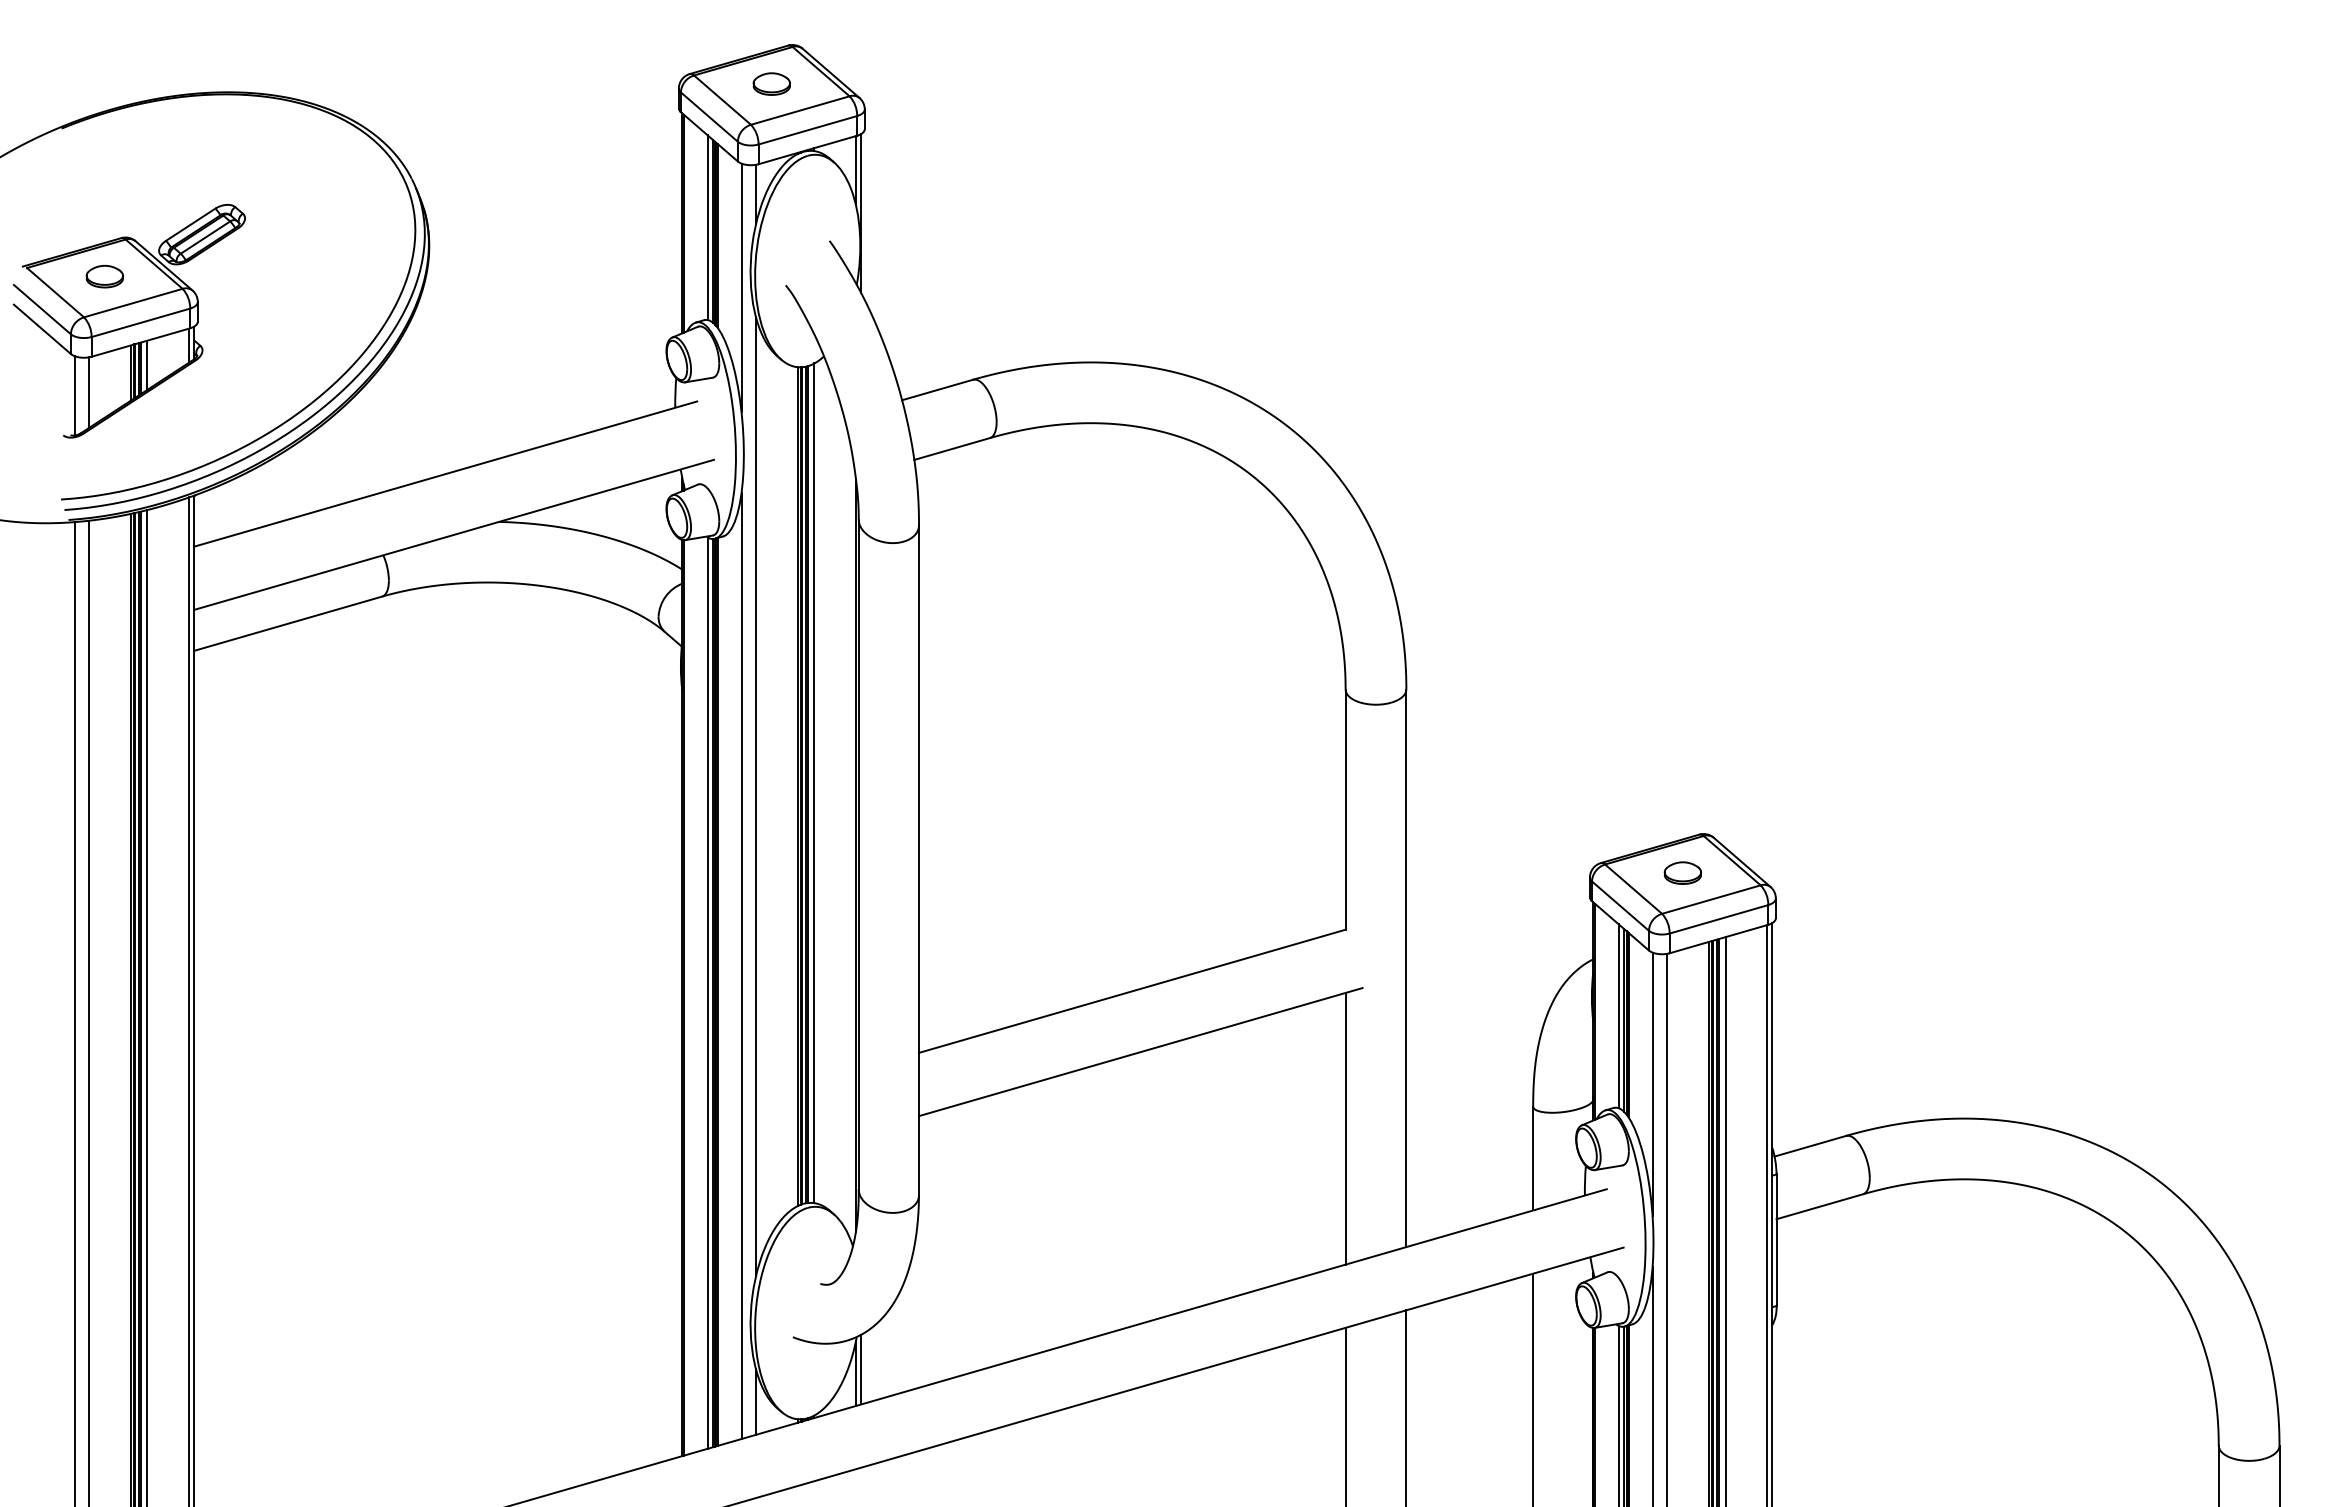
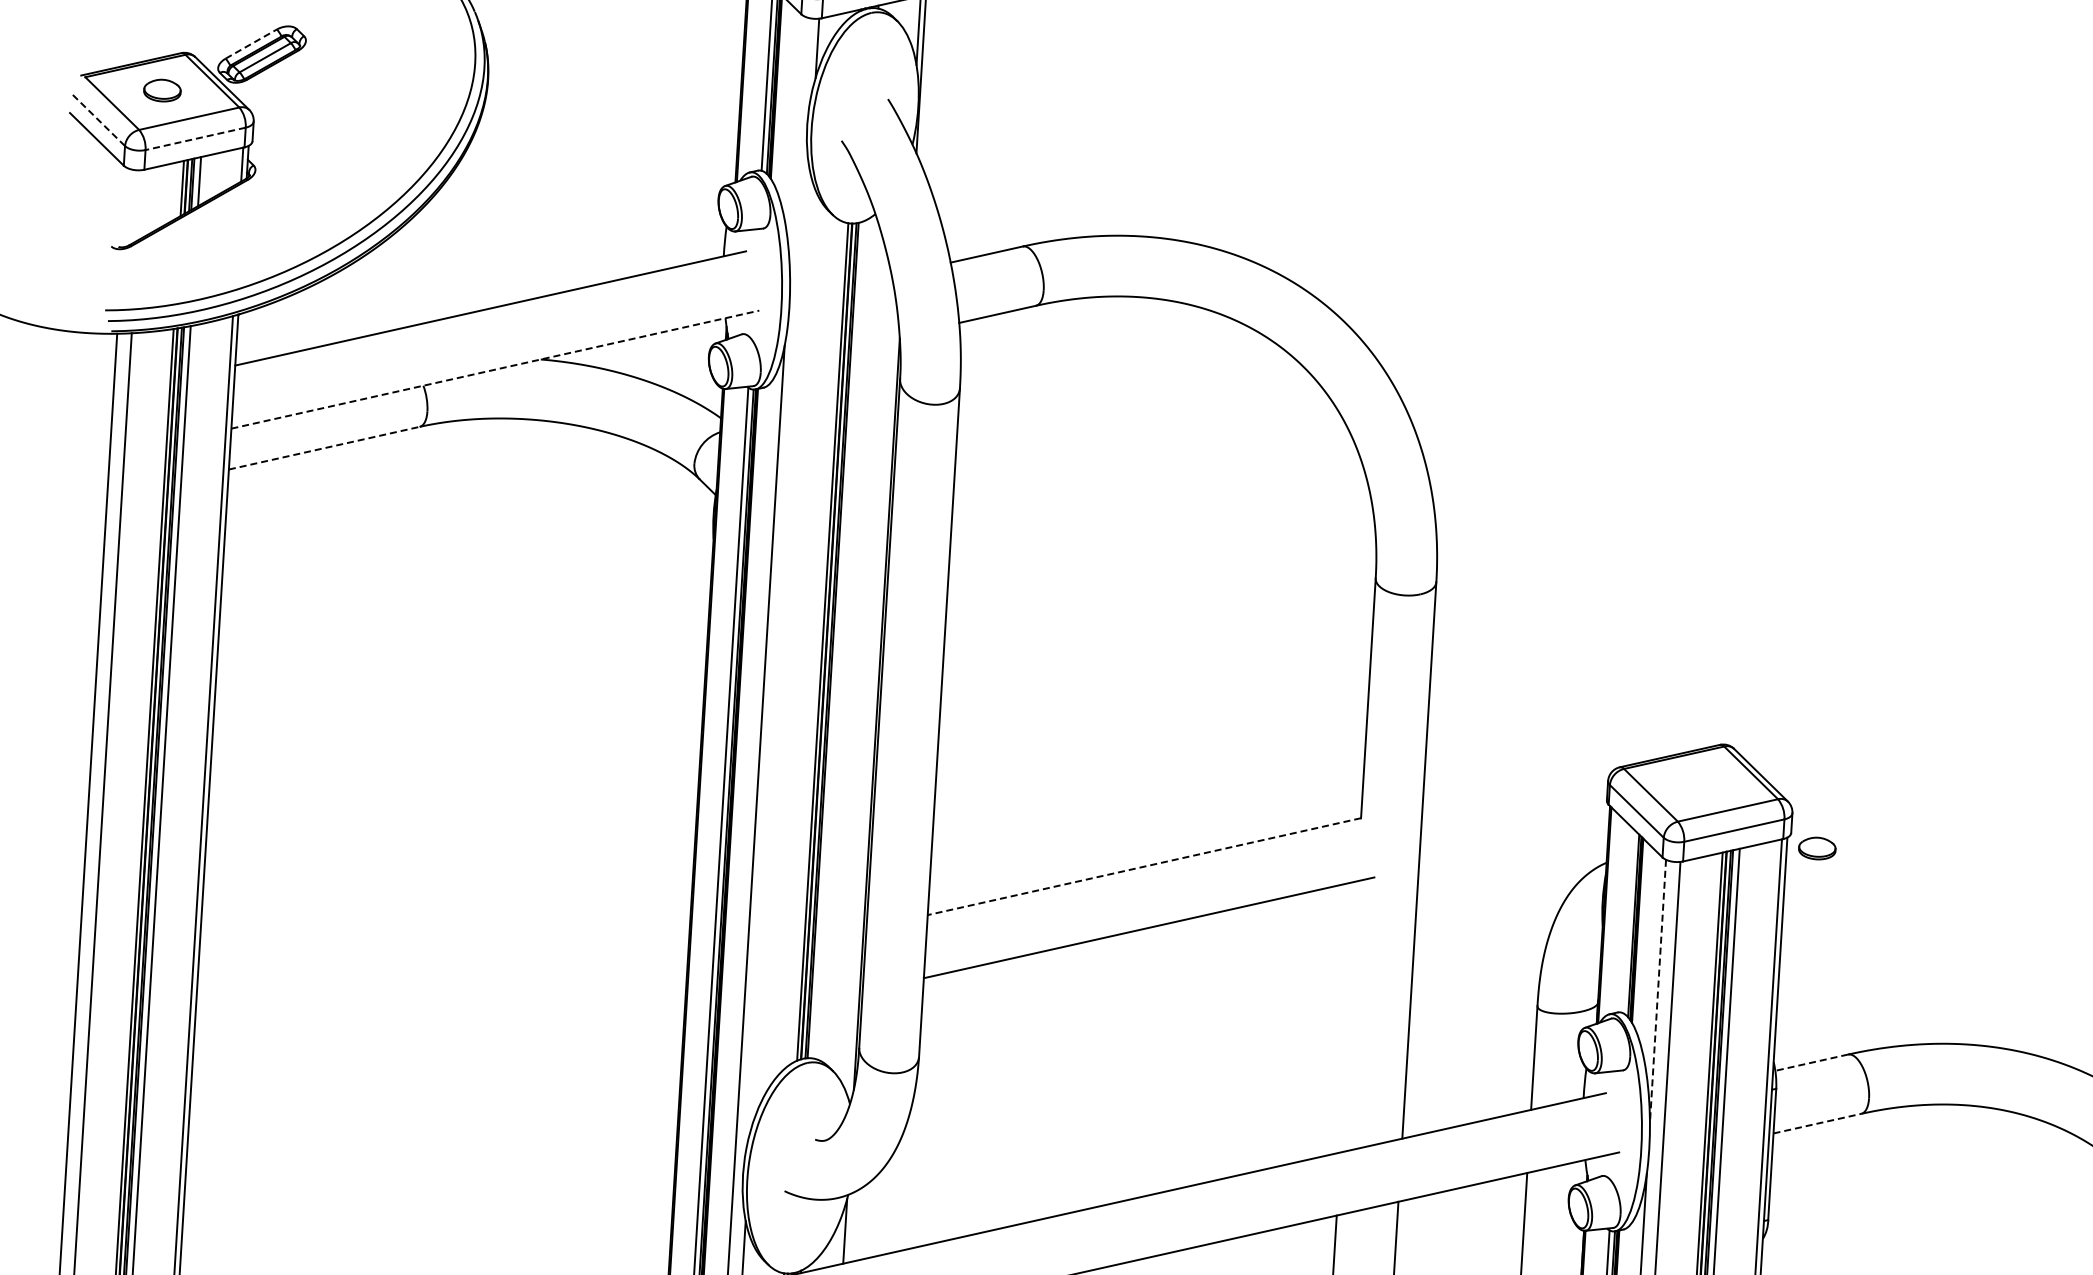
line: (190, 224) -> (251, 43), solid -> dashed
line: (741, 287) -> (797, 140), removed
line: (42, 309) -> (98, 119), solid -> dashed
line: (140, 322) -> (195, 138), solid -> dashed
line: (89, 392) -> (140, 205), removed
line: (74, 395) -> (124, 207), removed
line: (454, 534) -> (495, 369), solid -> dashed
line: (288, 623) -> (324, 448), solid -> dashed
line: (814, 783) -> (839, 639), removed
line: (756, 796) -> (781, 649), removed
part: (1682, 872) -> (1816, 847), moved
line: (1131, 991) -> (1143, 866), solid -> dashed
line: (1618, 1016) -> (1628, 921), removed
line: (1652, 1084) -> (1657, 991), solid -> dashed
line: (1345, 1128) -> (1348, 1016), removed
line: (1809, 1146) -> (1810, 1062), solid -> dashed
line: (1820, 1206) -> (1818, 1123), solid -> dashed
line: (861, 1369) -> (850, 1227), removed

